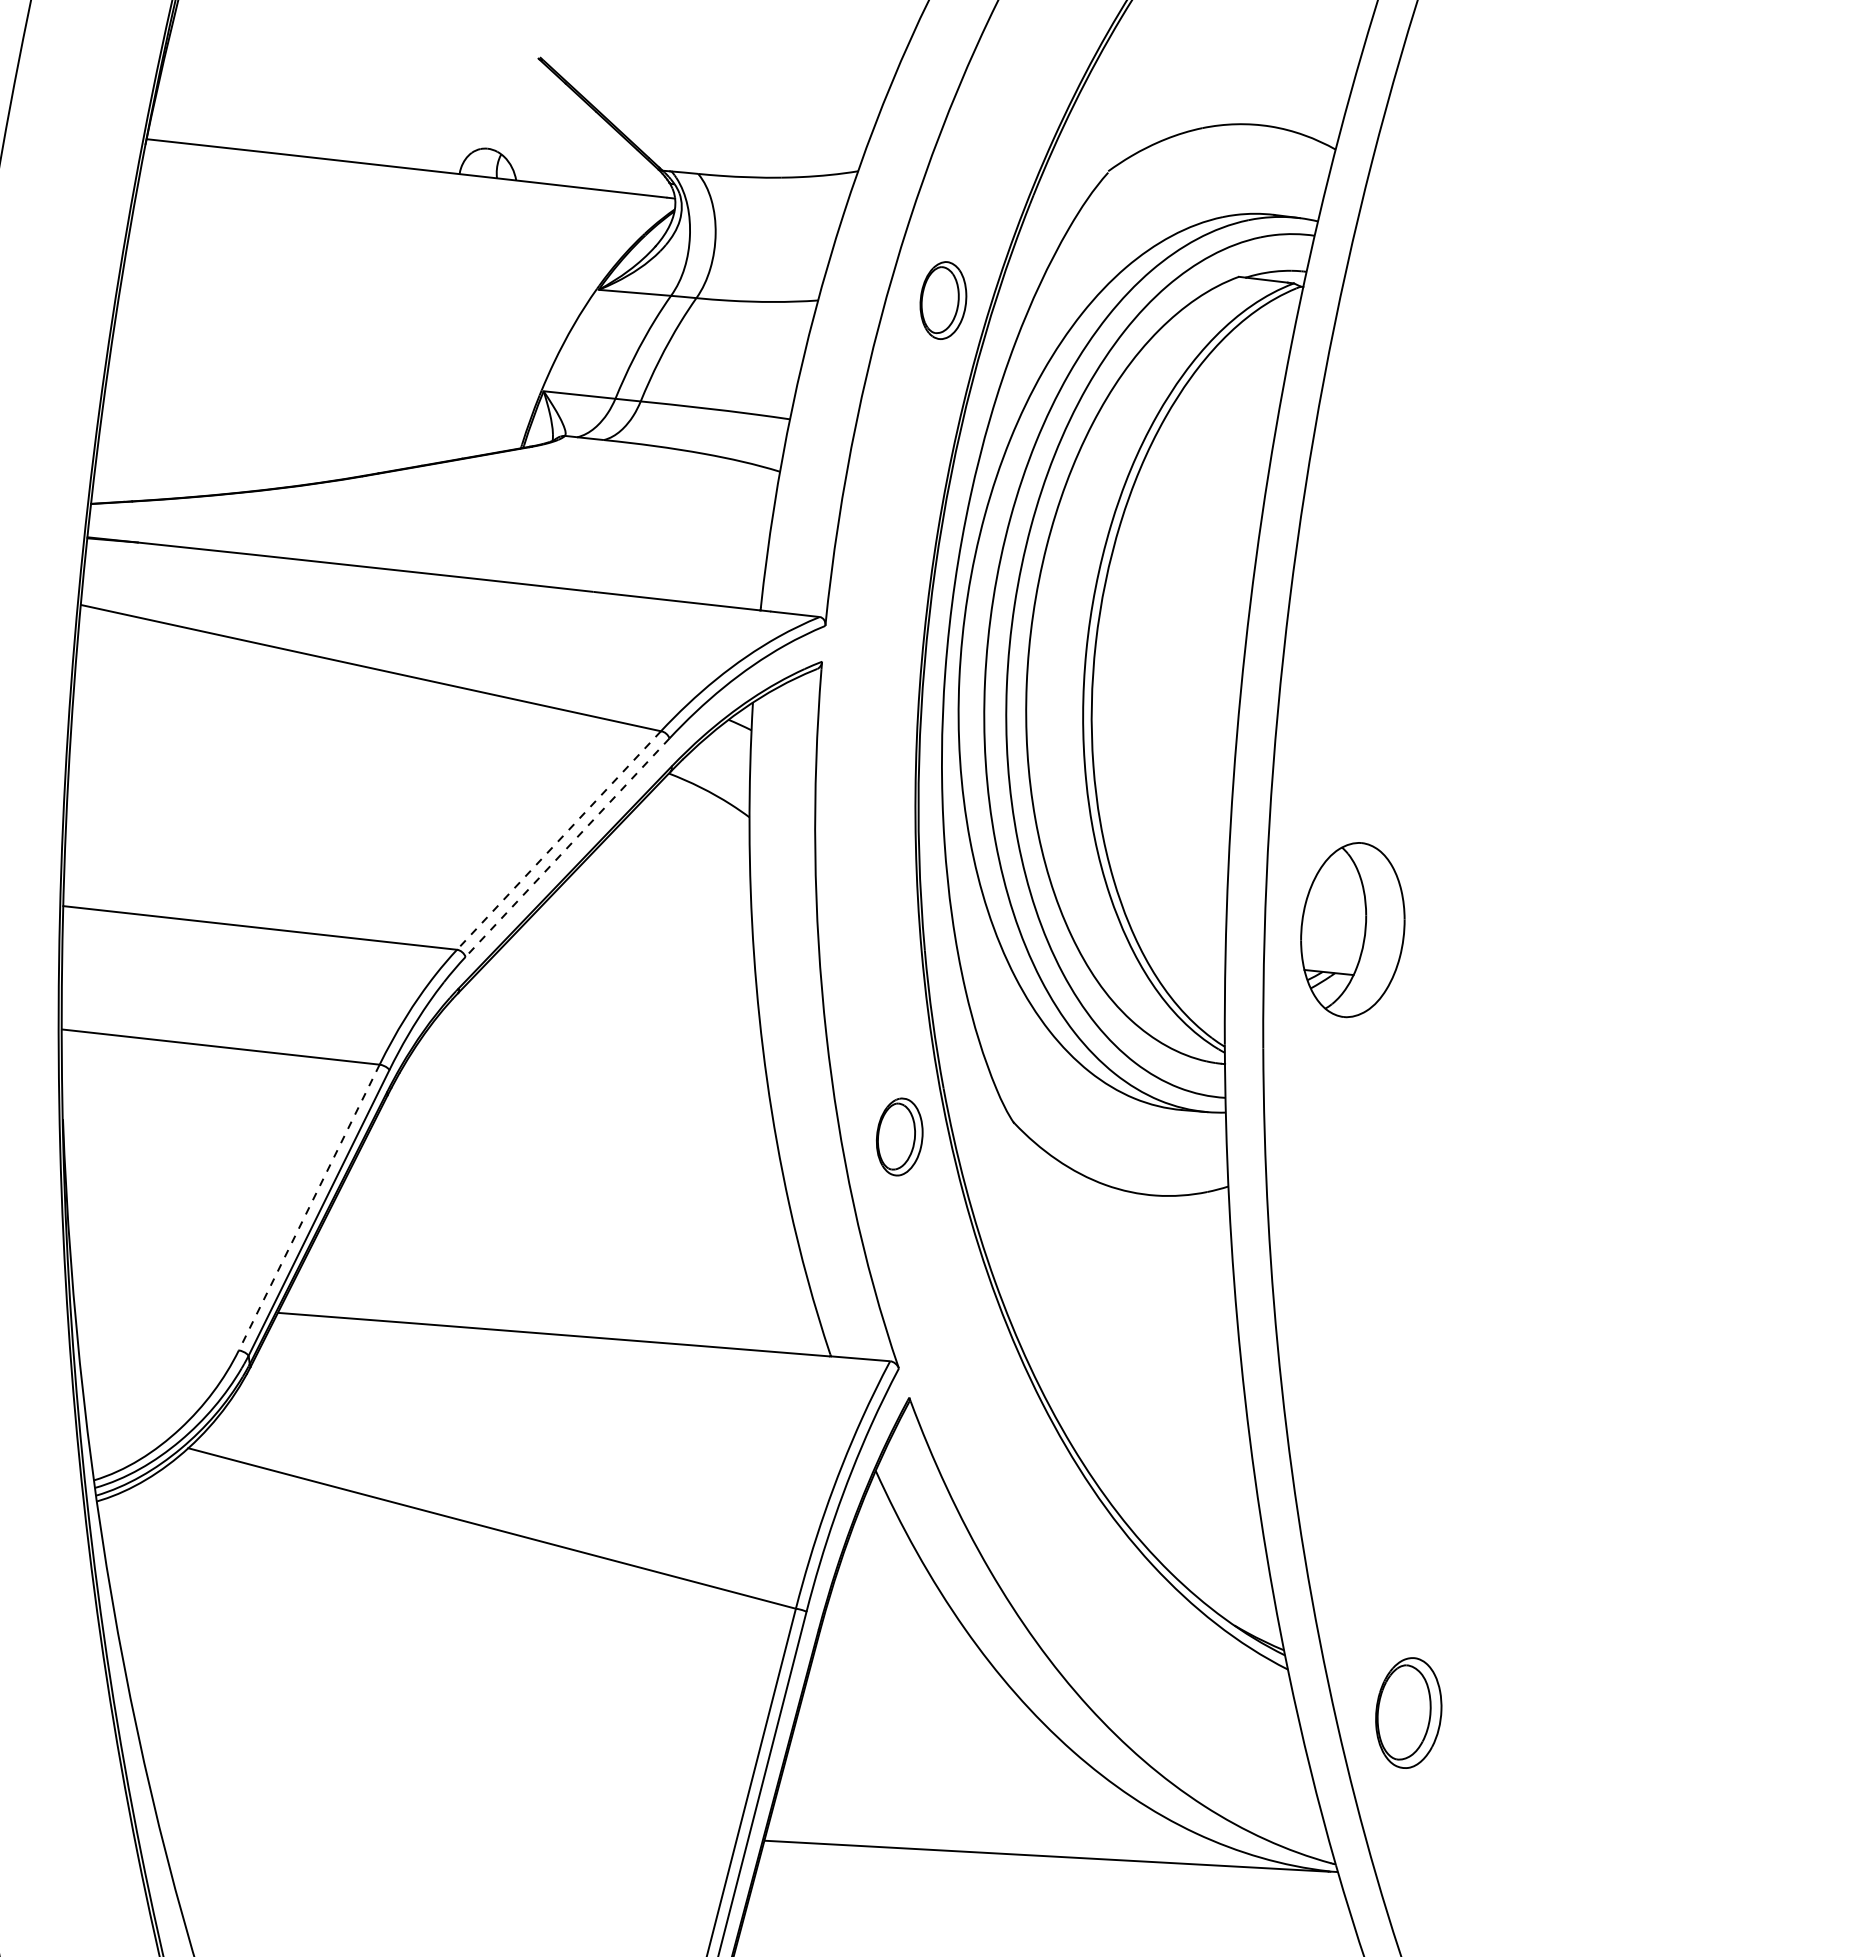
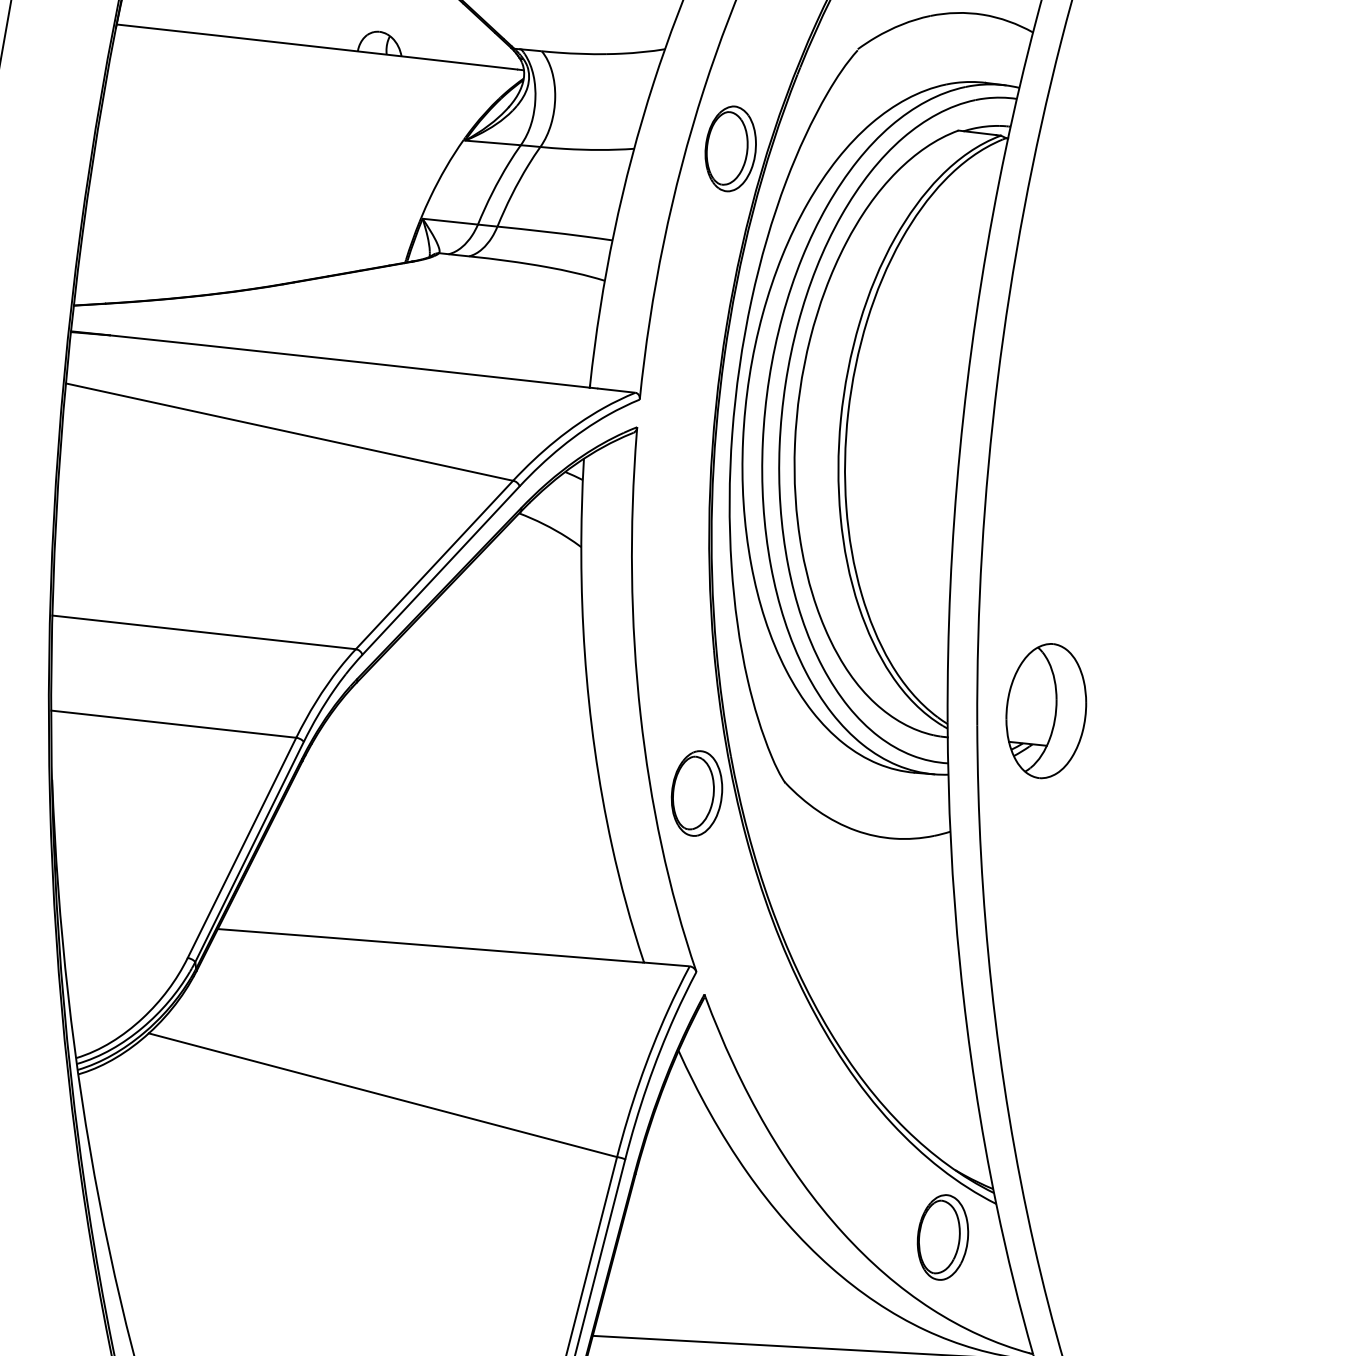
part: (943, 300) -> (730, 148), size x1.43
line: (558, 840) -> (434, 564), dashed -> solid
line: (567, 848) -> (441, 571), dashed -> solid
part: (1352, 930) -> (1046, 711), moved
part: (899, 1136) -> (696, 793), size x1.43
line: (309, 1208) -> (242, 848), dashed -> solid
part: (1408, 1712) -> (942, 1237), moved

